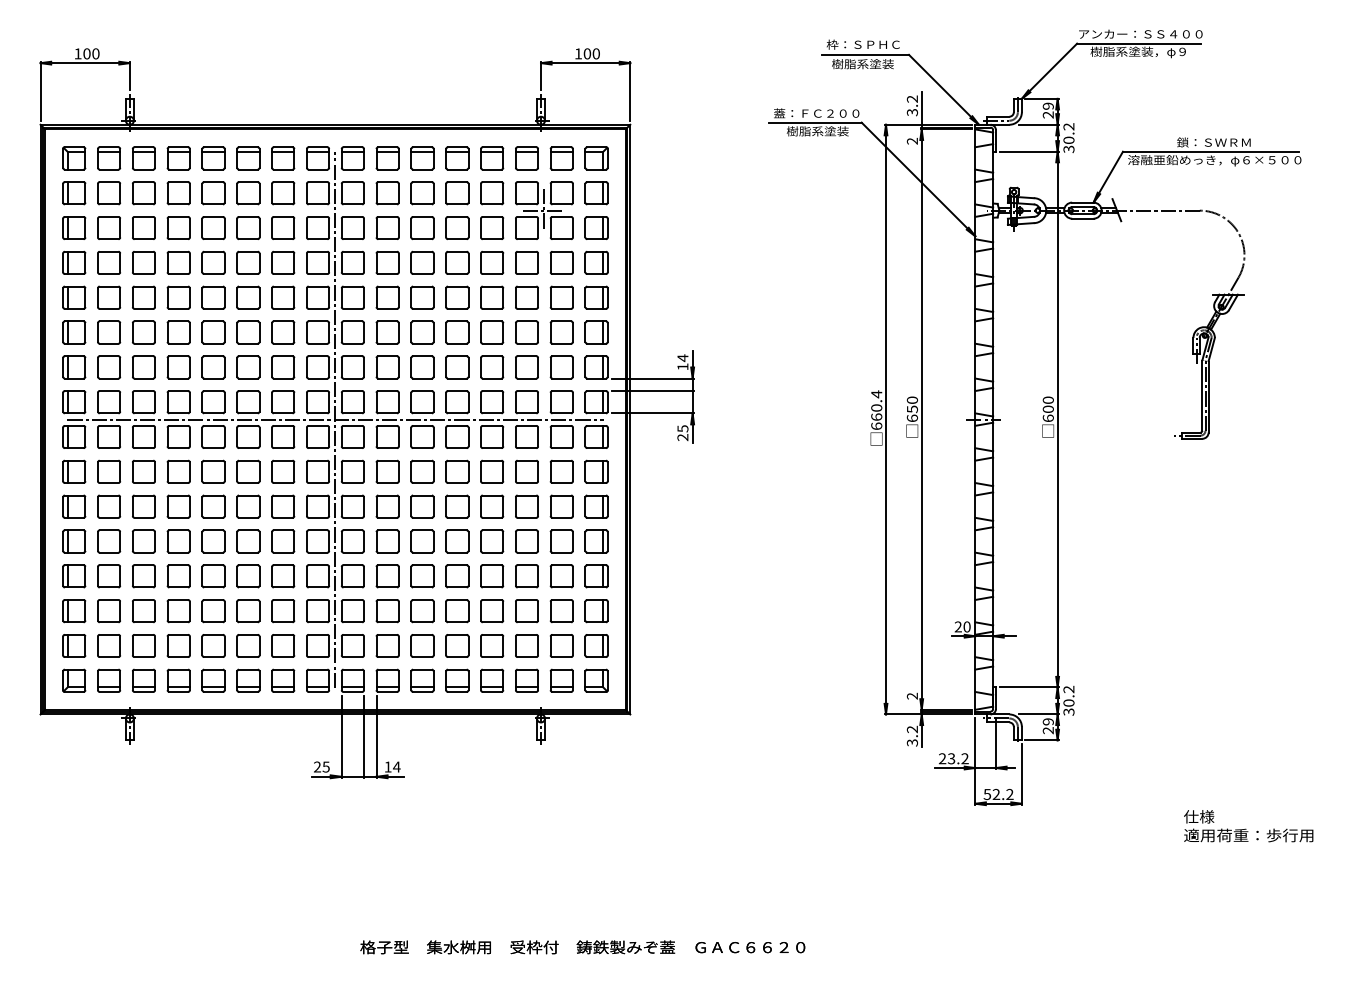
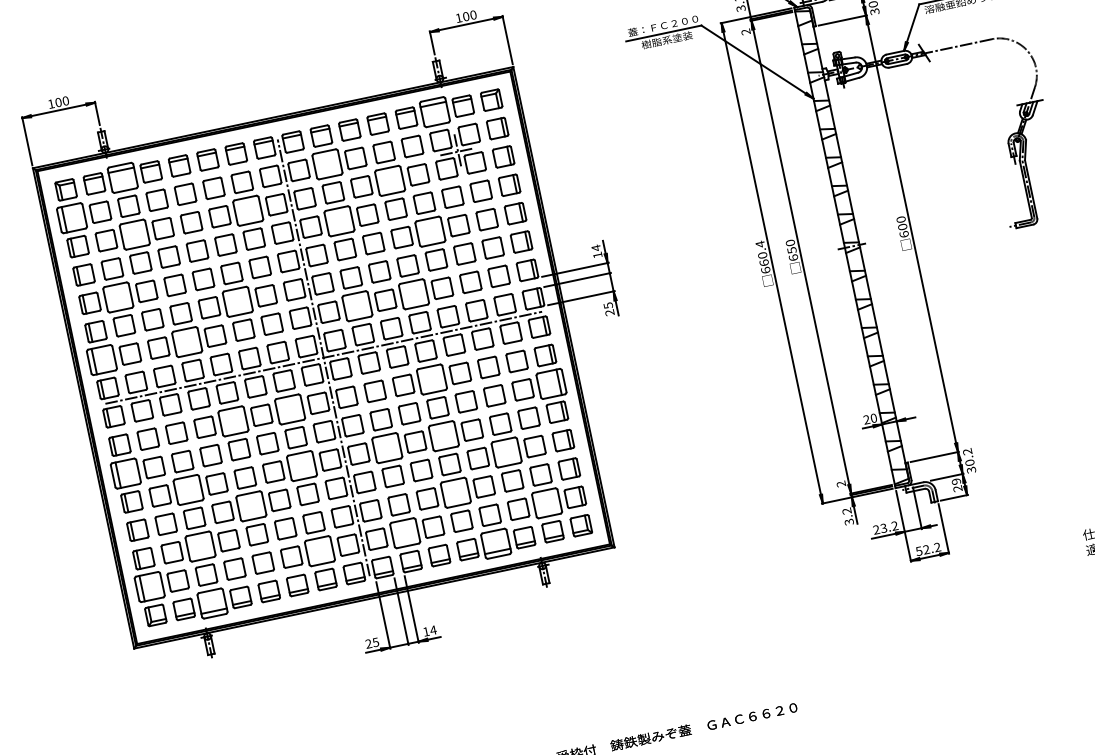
part: (143, 158) -> (122, 178), size x1.4
part: (526, 158) -> (434, 112), size x1.4
part: (74, 193) -> (72, 218), size x1.4
part: (387, 193) -> (327, 164), size x1.4
part: (143, 227) -> (134, 234), size x1.4
part: (283, 227) -> (248, 210), size x1.4
part: (457, 227) -> (390, 180), size x1.4
part: (387, 262) -> (339, 220), size x1.4
part: (109, 297) -> (118, 297), size x1.4
part: (492, 297) -> (430, 231), size x1.4
part: (248, 332) -> (237, 301), size x1.4
part: (74, 367) -> (102, 360), size x1.4
part: (178, 367) -> (186, 342), size x1.4
part: (387, 367) -> (357, 306), size x1.4
part: (457, 367) -> (414, 294), size x1.4
part: (213, 471) -> (233, 421), size x1.4
part: (283, 471) -> (290, 408), size x1.4
part: (457, 471) -> (432, 379), size x1.4
part: (74, 506) -> (126, 473), size x1.4
part: (596, 506) -> (551, 383), size x1.4
part: (143, 541) -> (188, 490), size x1.4
part: (283, 541) -> (302, 466), size x1.4
part: (387, 541) -> (387, 448), size x1.4
part: (457, 541) -> (444, 436), size x1.4
part: (213, 576) -> (251, 506), size x1.4
part: (526, 576) -> (506, 452), size x1.4
part: (143, 611) -> (200, 547), size x1.4
part: (457, 611) -> (456, 493), size x1.4
part: (74, 645) -> (149, 586), size x1.4
part: (283, 645) -> (320, 550), size x1.4
part: (387, 645) -> (404, 532), size x1.4
part: (561, 645) -> (546, 503), size x1.4
part: (143, 680) -> (212, 603), size x1.4
part: (492, 680) -> (496, 543), size x1.4

